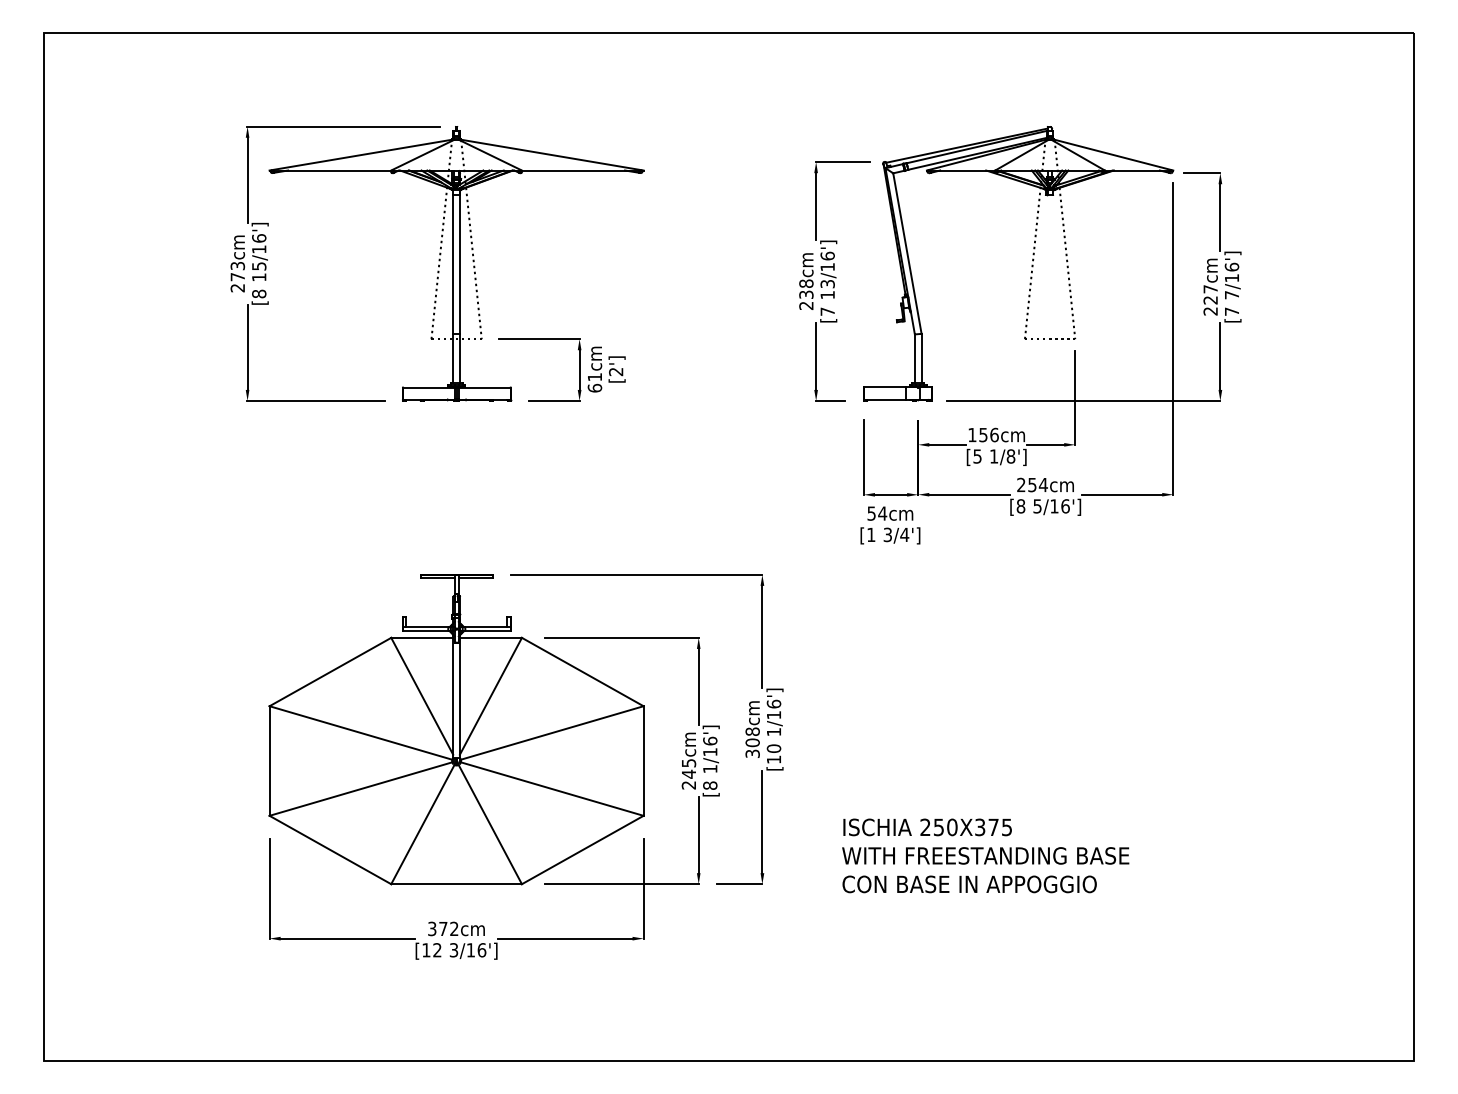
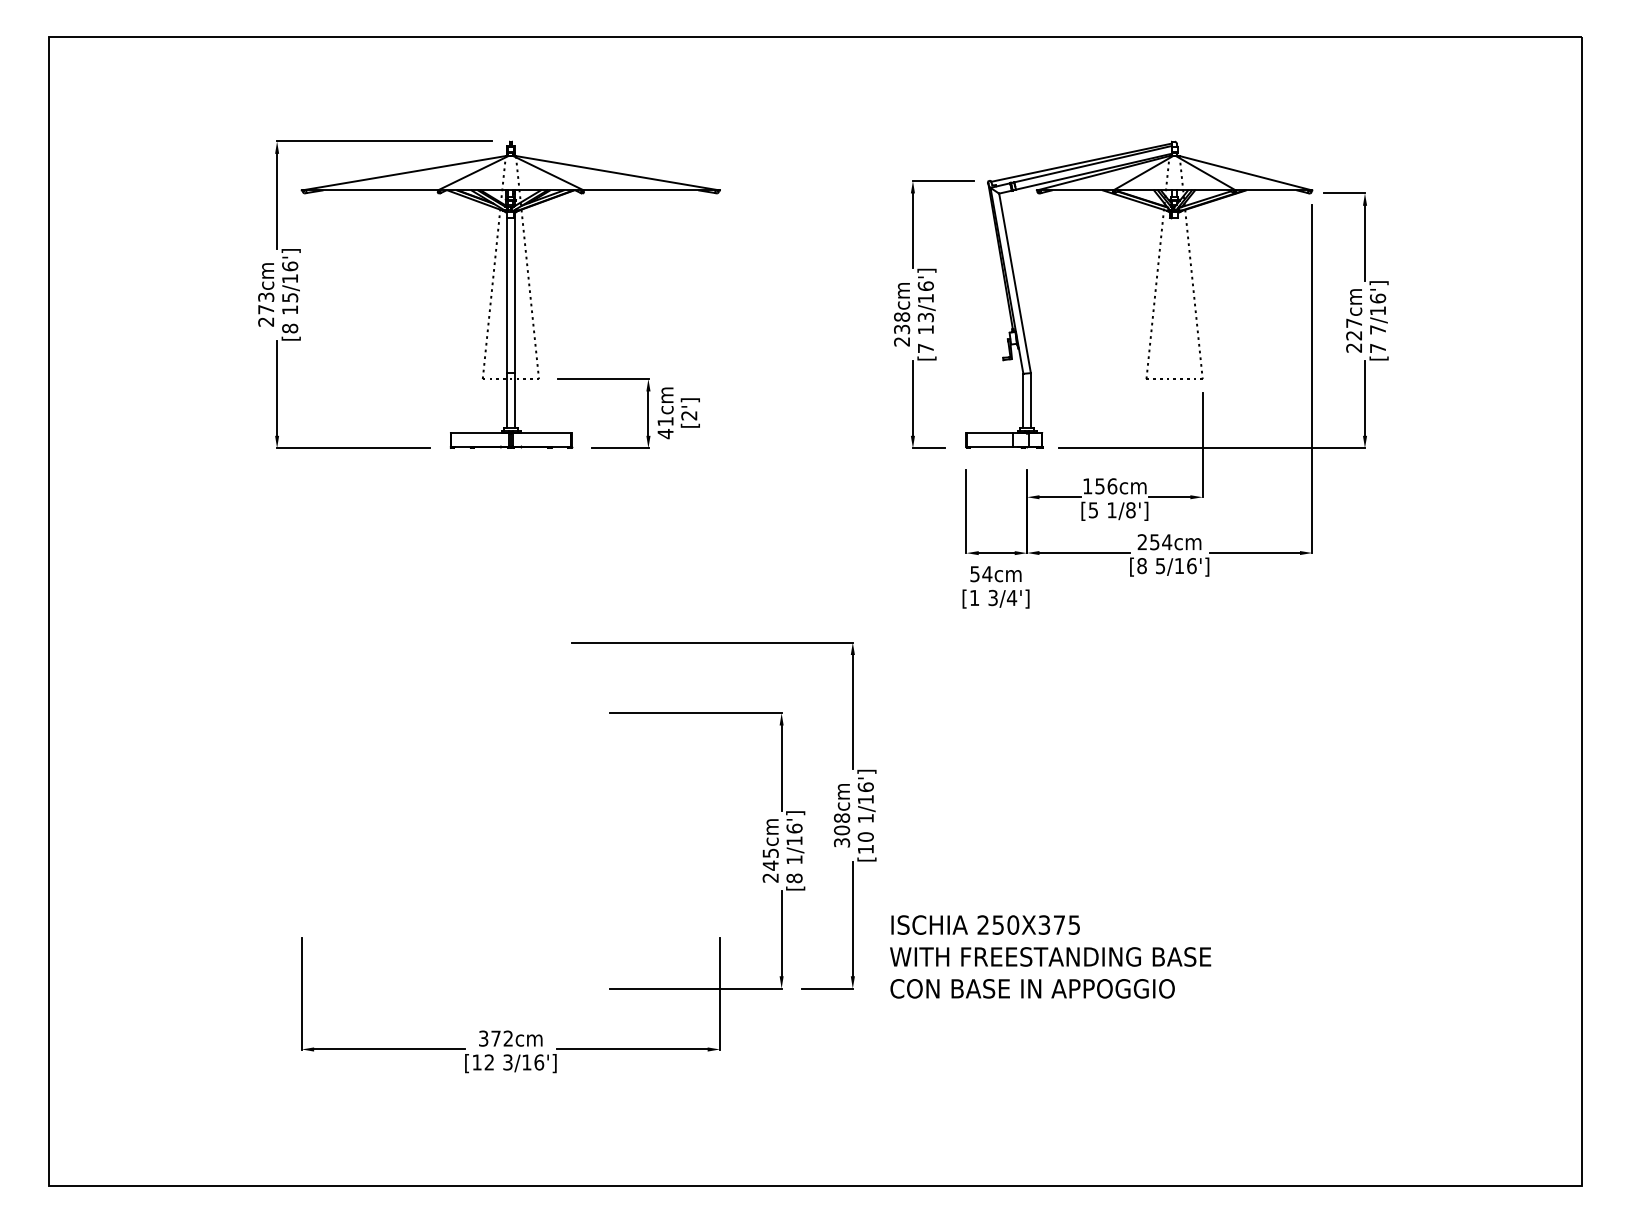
text: (594, 388) -> (665, 434), 61cm -> 41cm
part: (456, 729) -> (510, 815), removed
text: (985, 855) -> (1050, 956), moved

